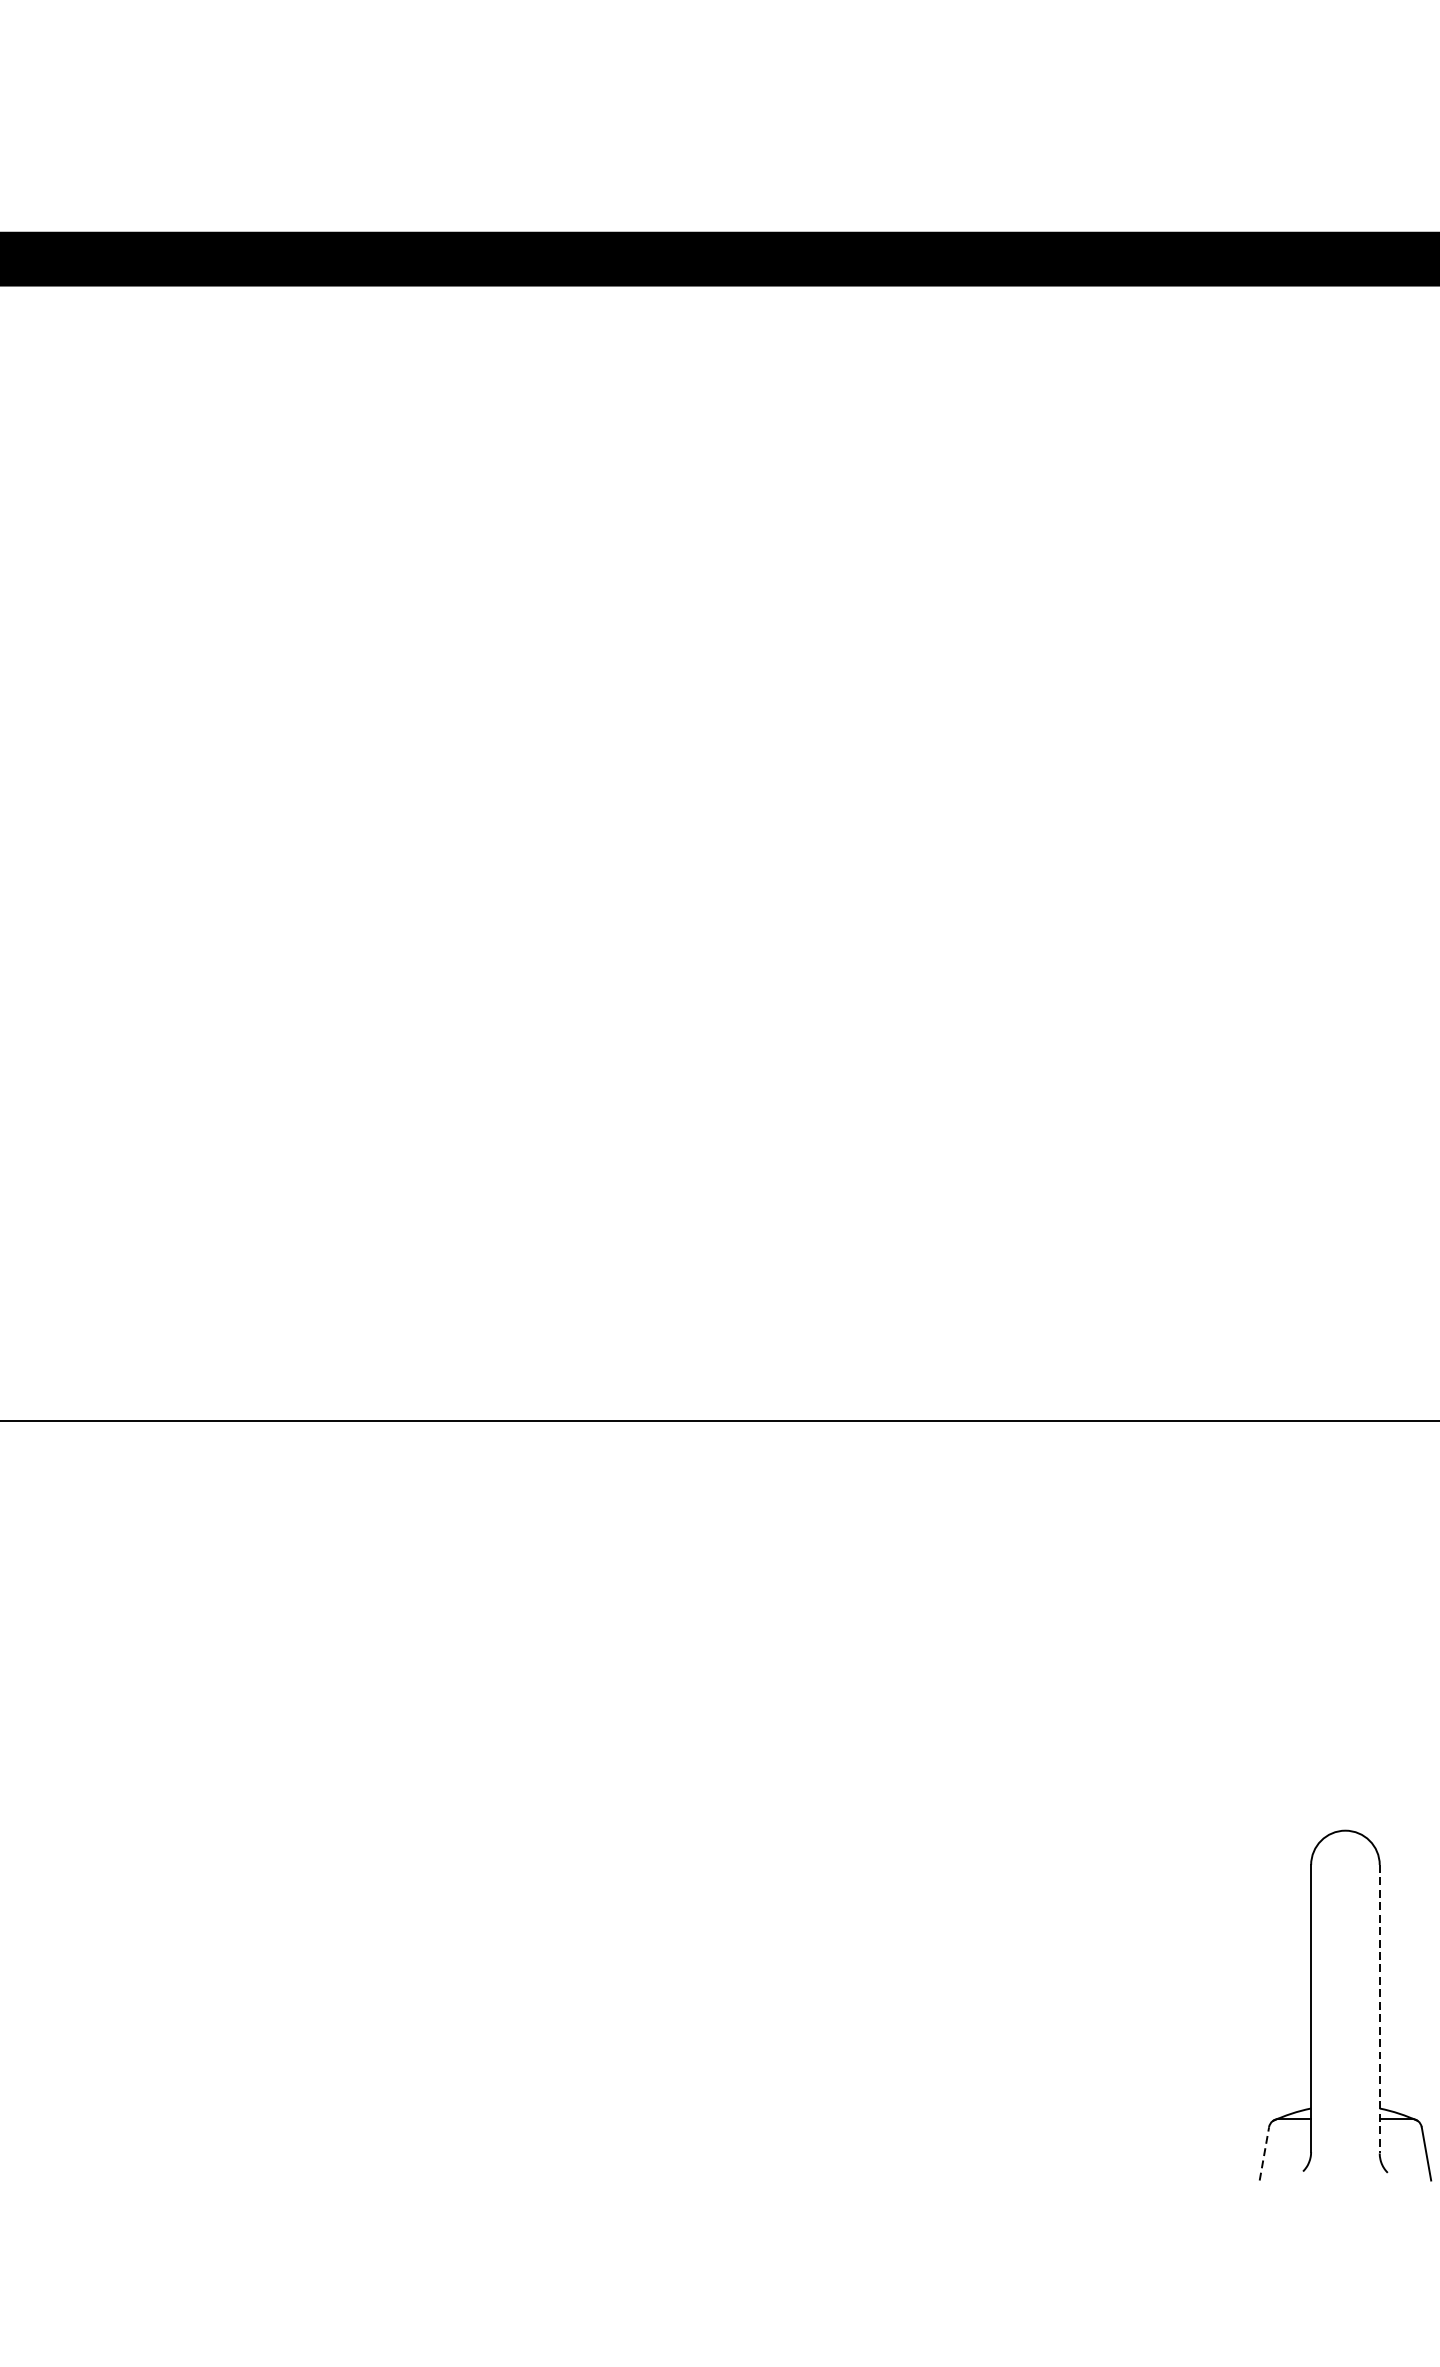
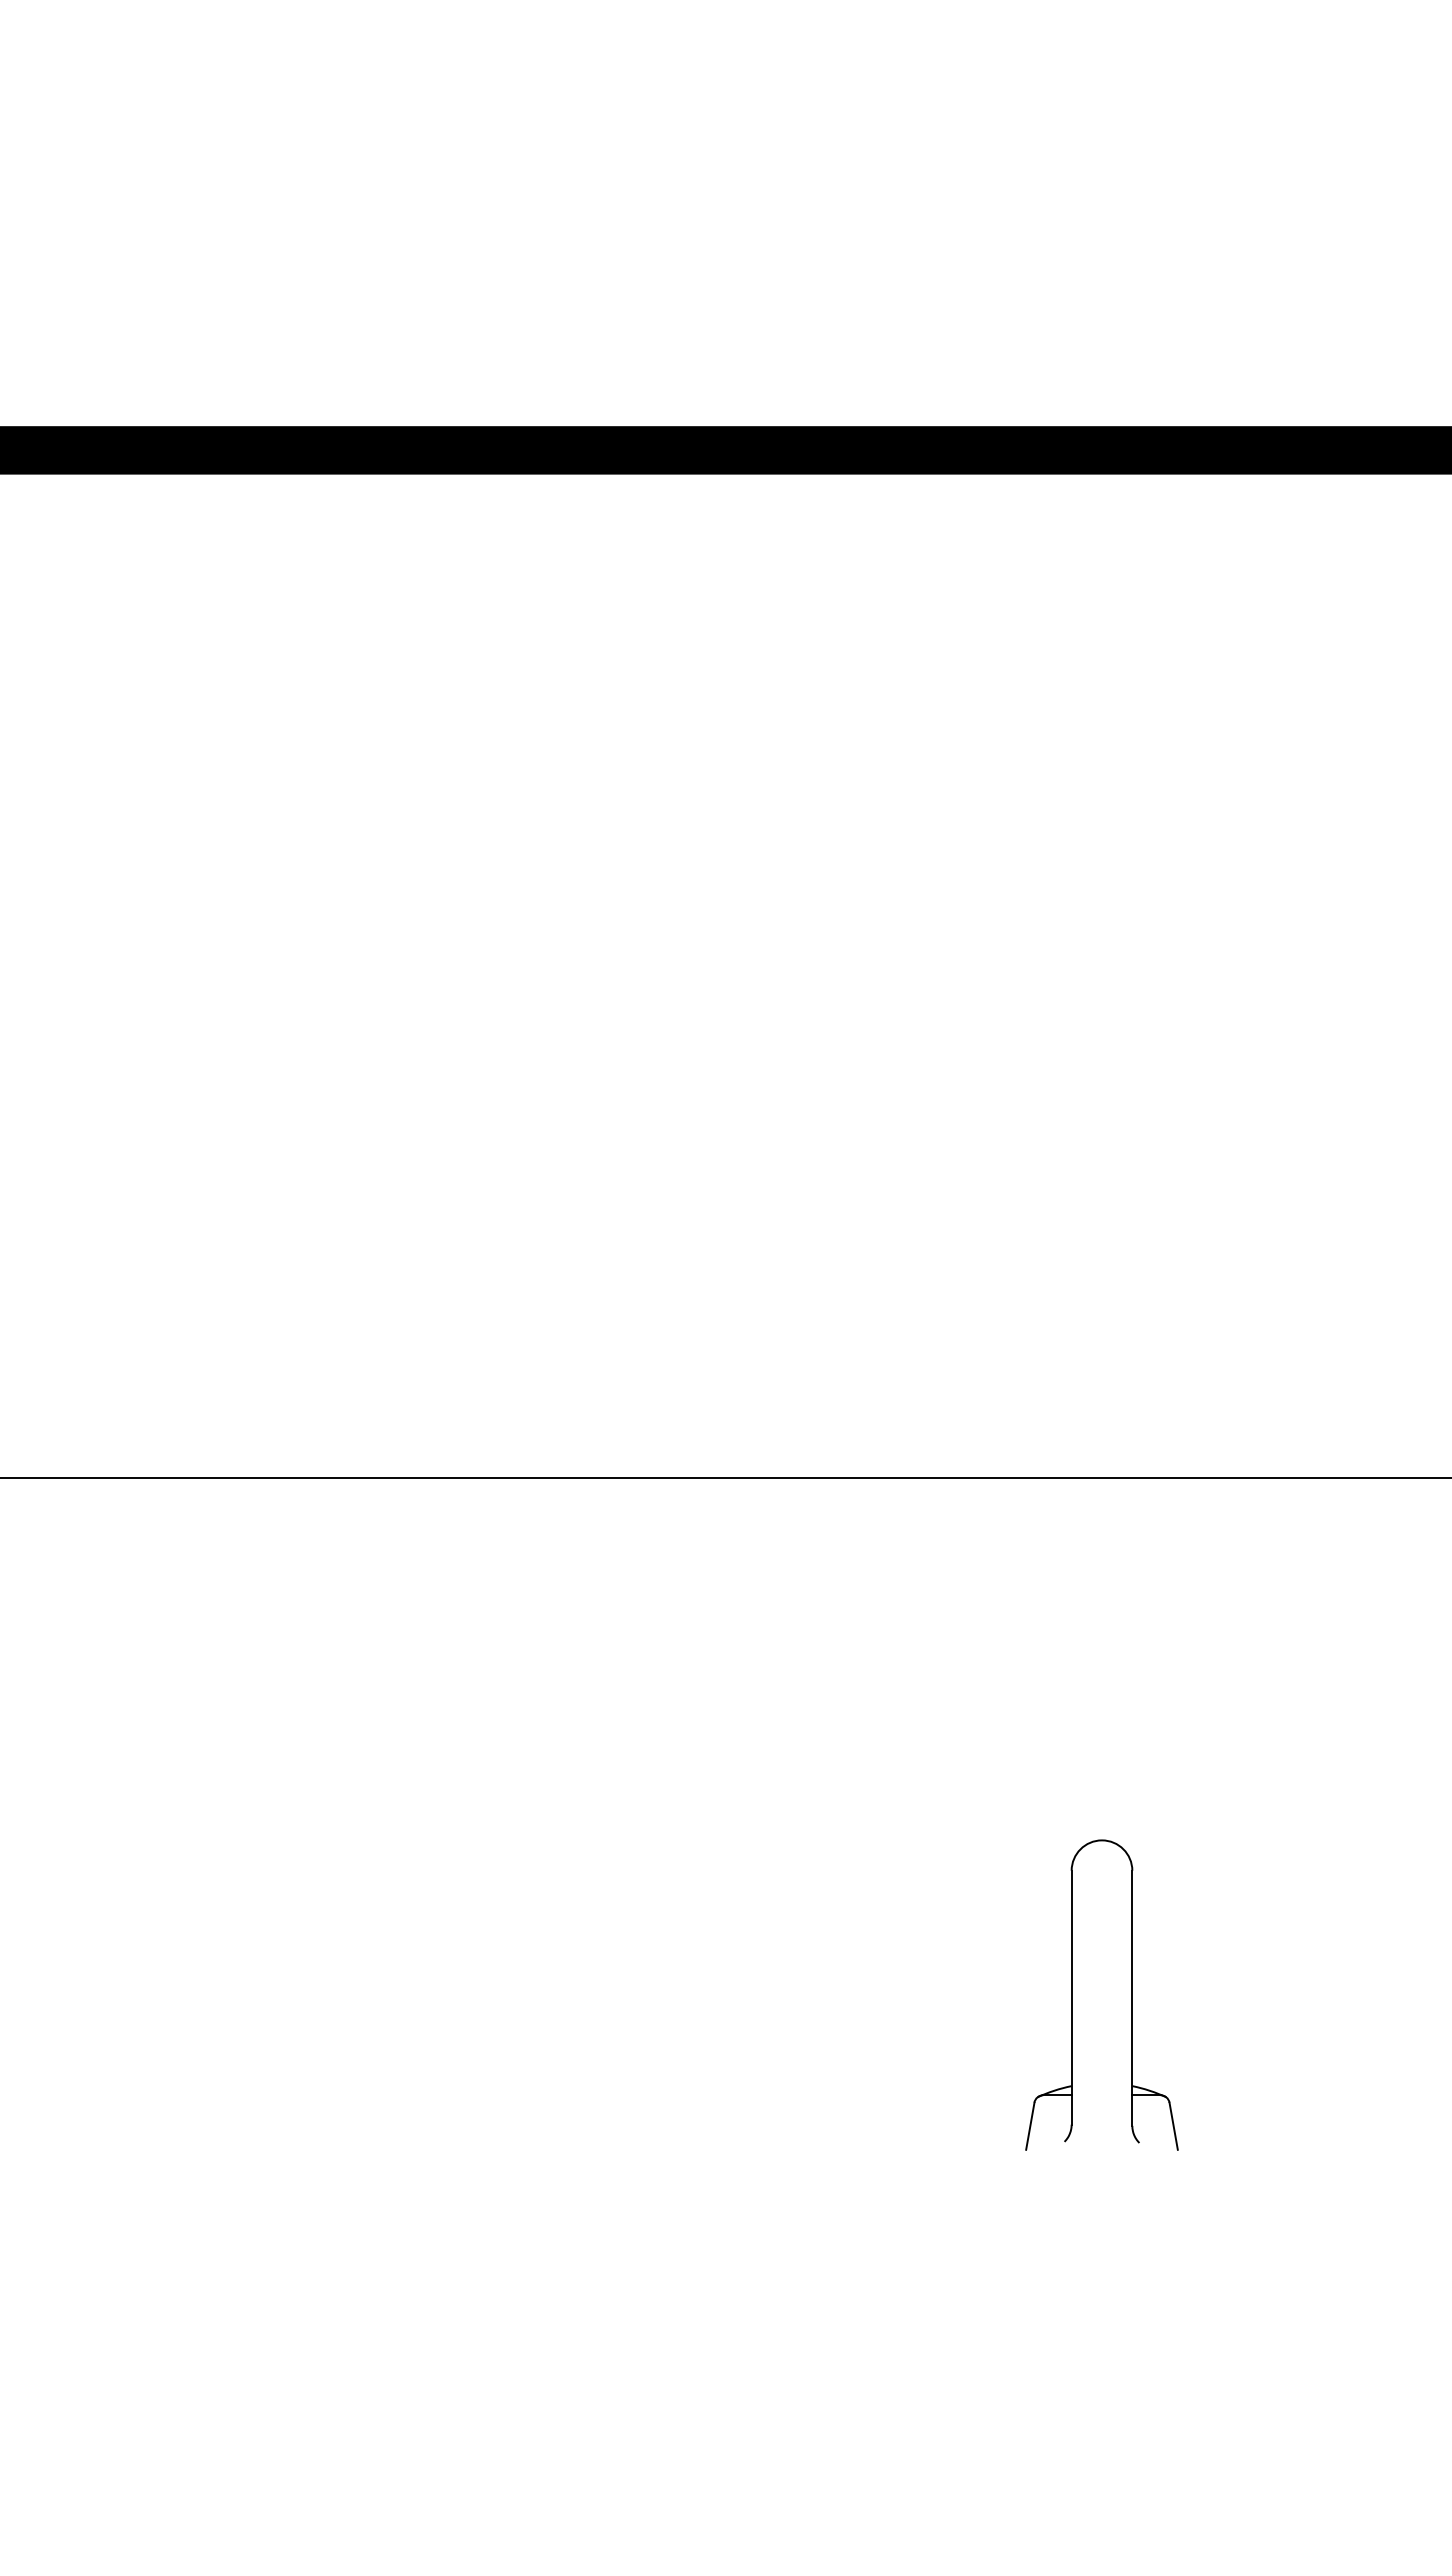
line: (1379, 2009) -> (1132, 1998), dashed -> solid
line: (1264, 2154) -> (1030, 2126), dashed -> solid

